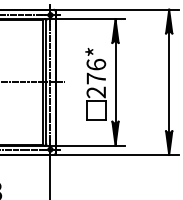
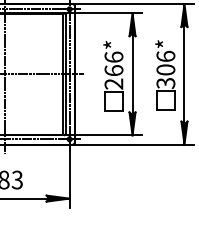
text: (95, 78) -> (113, 70), 276* -> 266*
part: (149, 83) -> (165, 75), added

